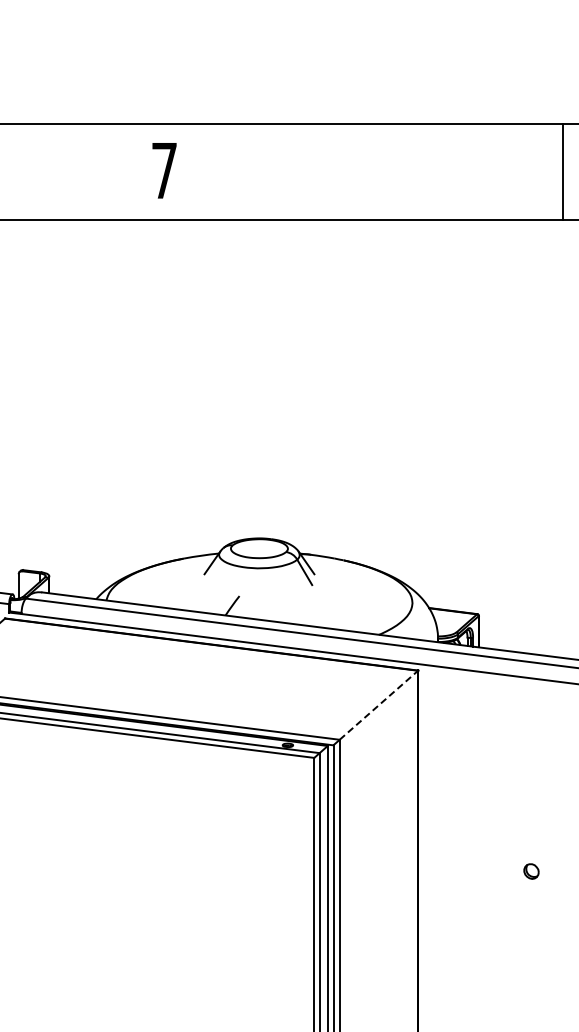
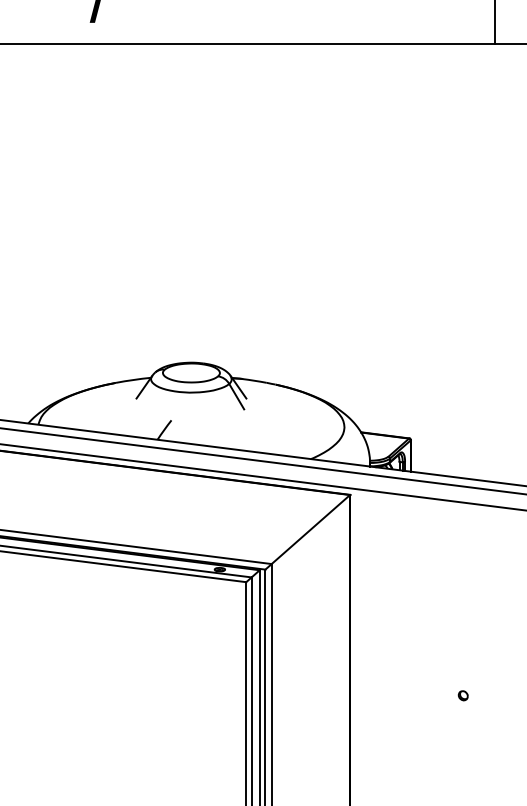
line: (379, 704) -> (311, 528), dashed -> solid
part: (530, 871) -> (462, 695), size x0.62

